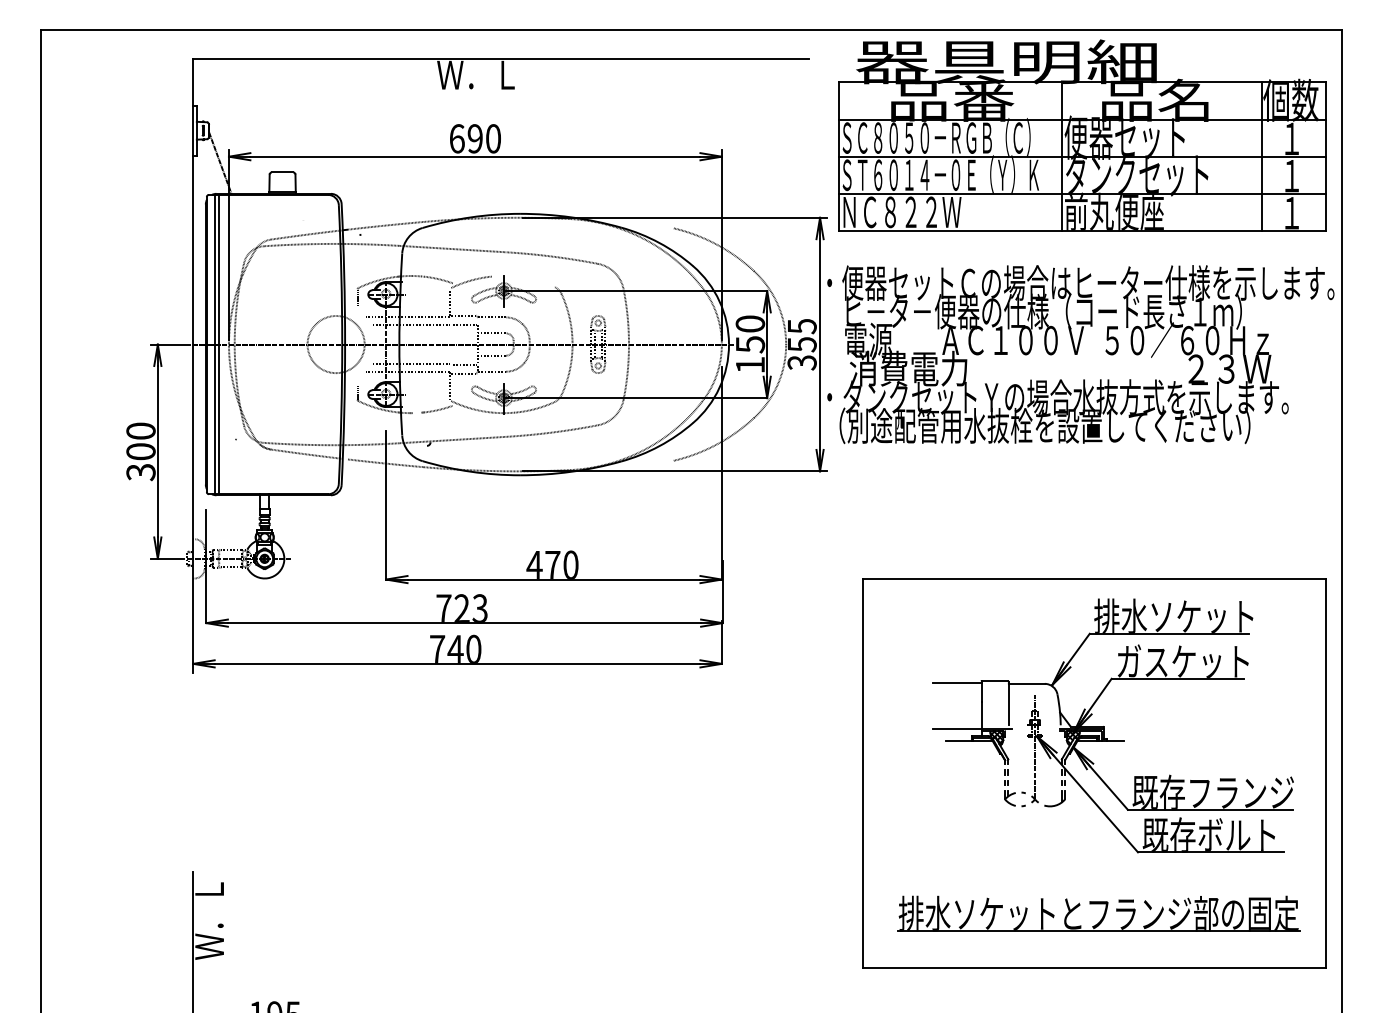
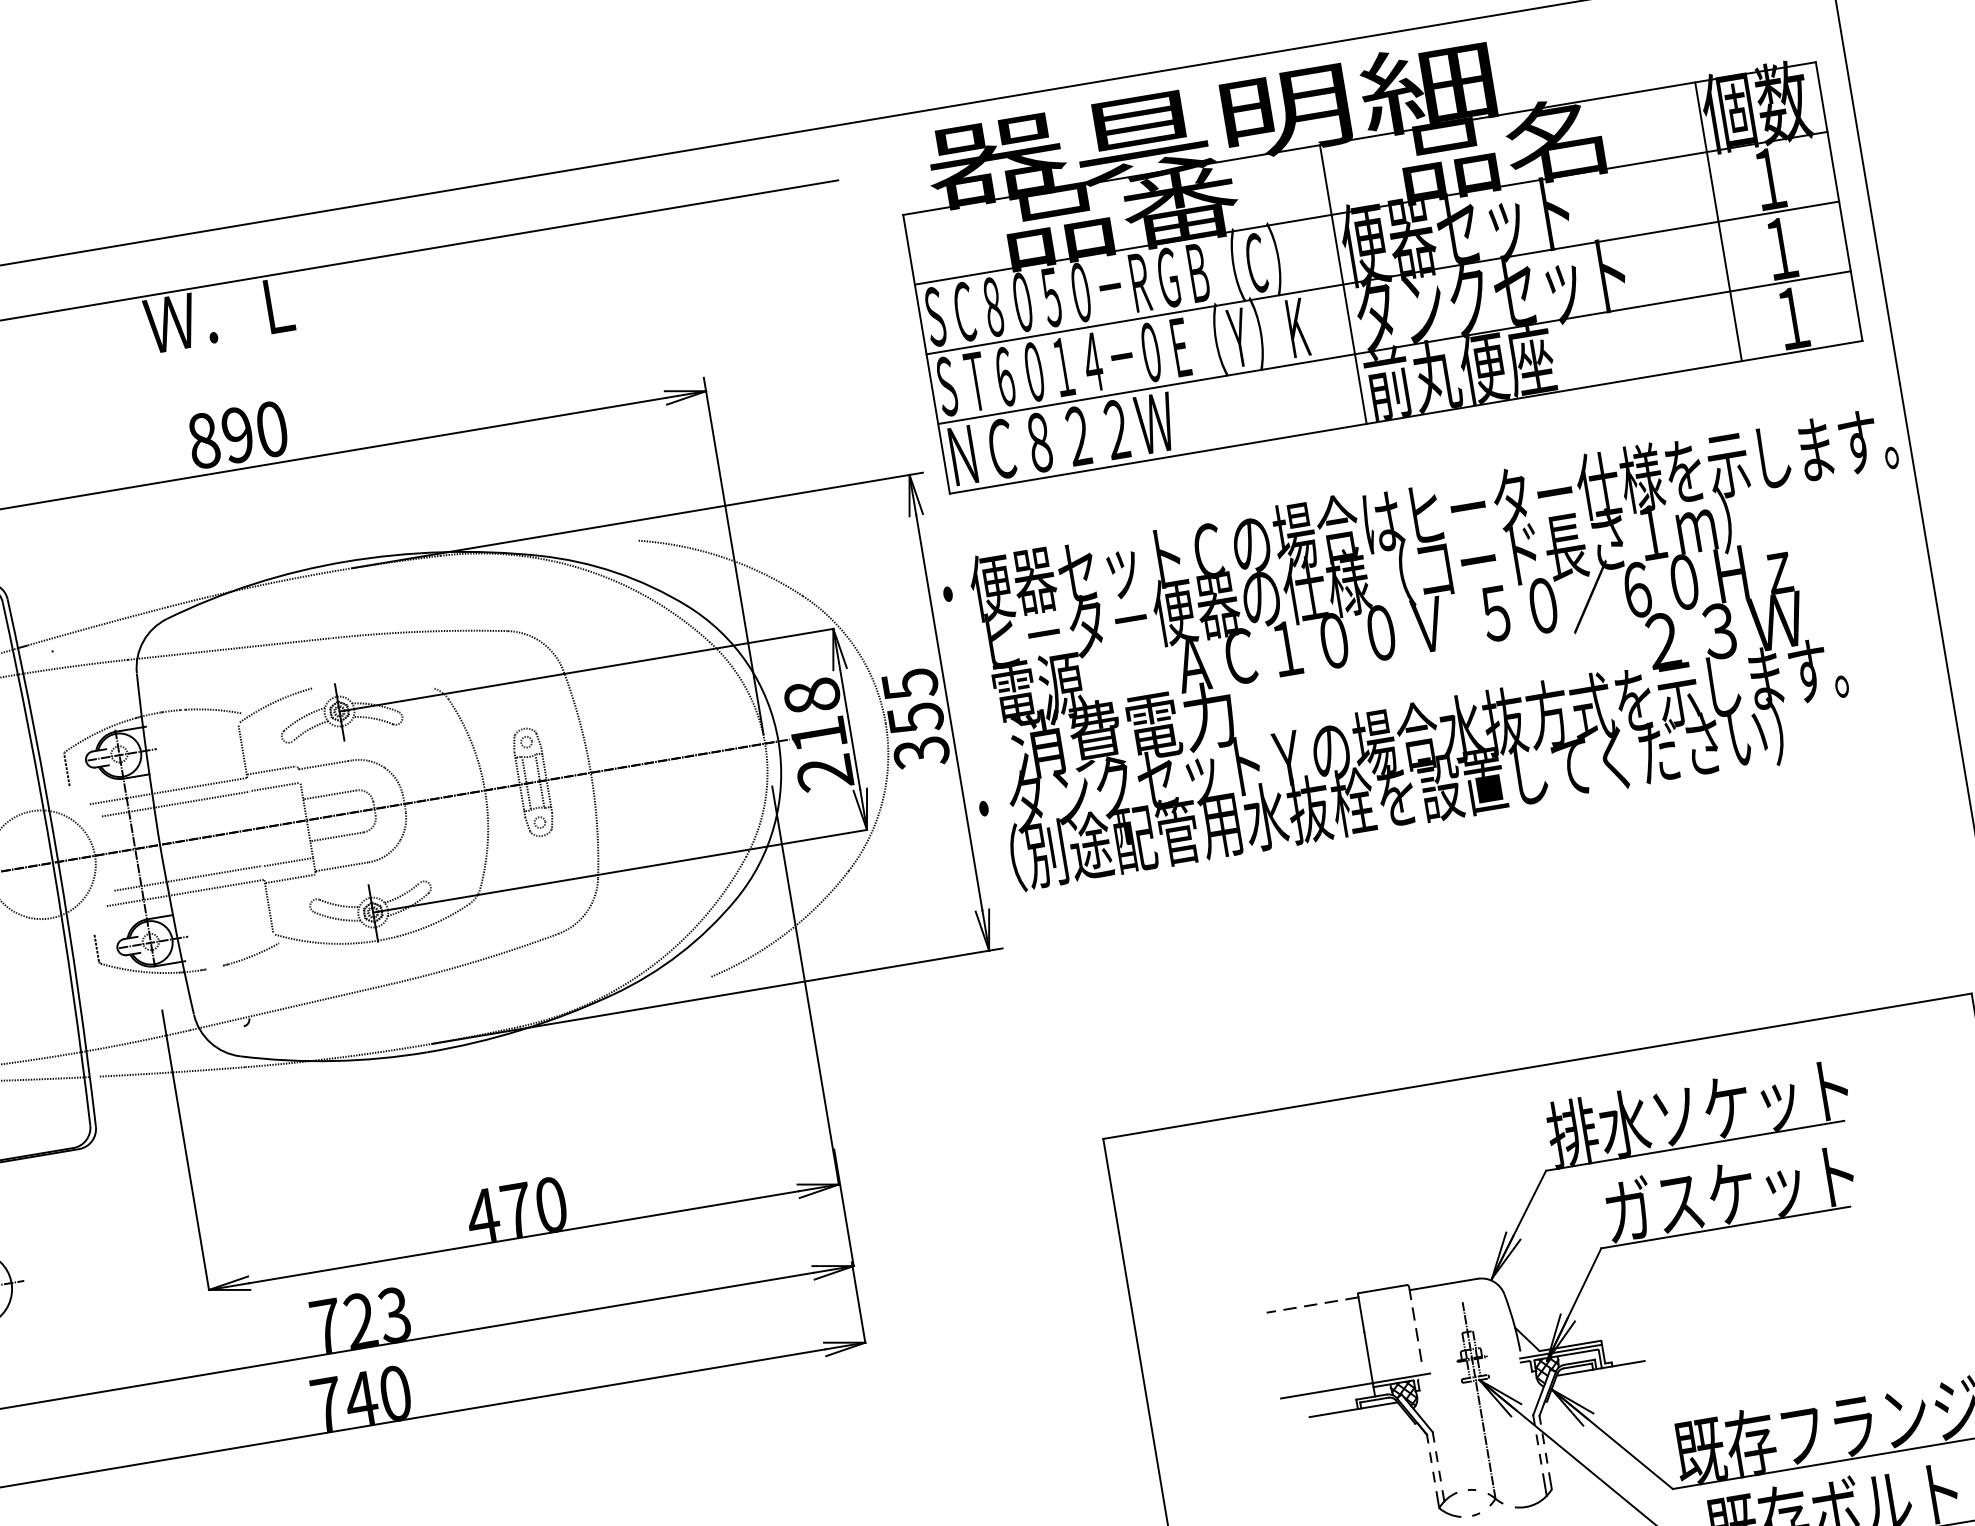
text: (456, 138) -> (202, 440), 690 -> 890
text: (750, 344) -> (818, 734), 150 -> 218
line: (956, 683) -> (1311, 1305), solid -> dashed
line: (1008, 703) -> (1415, 1327), solid -> dashed

